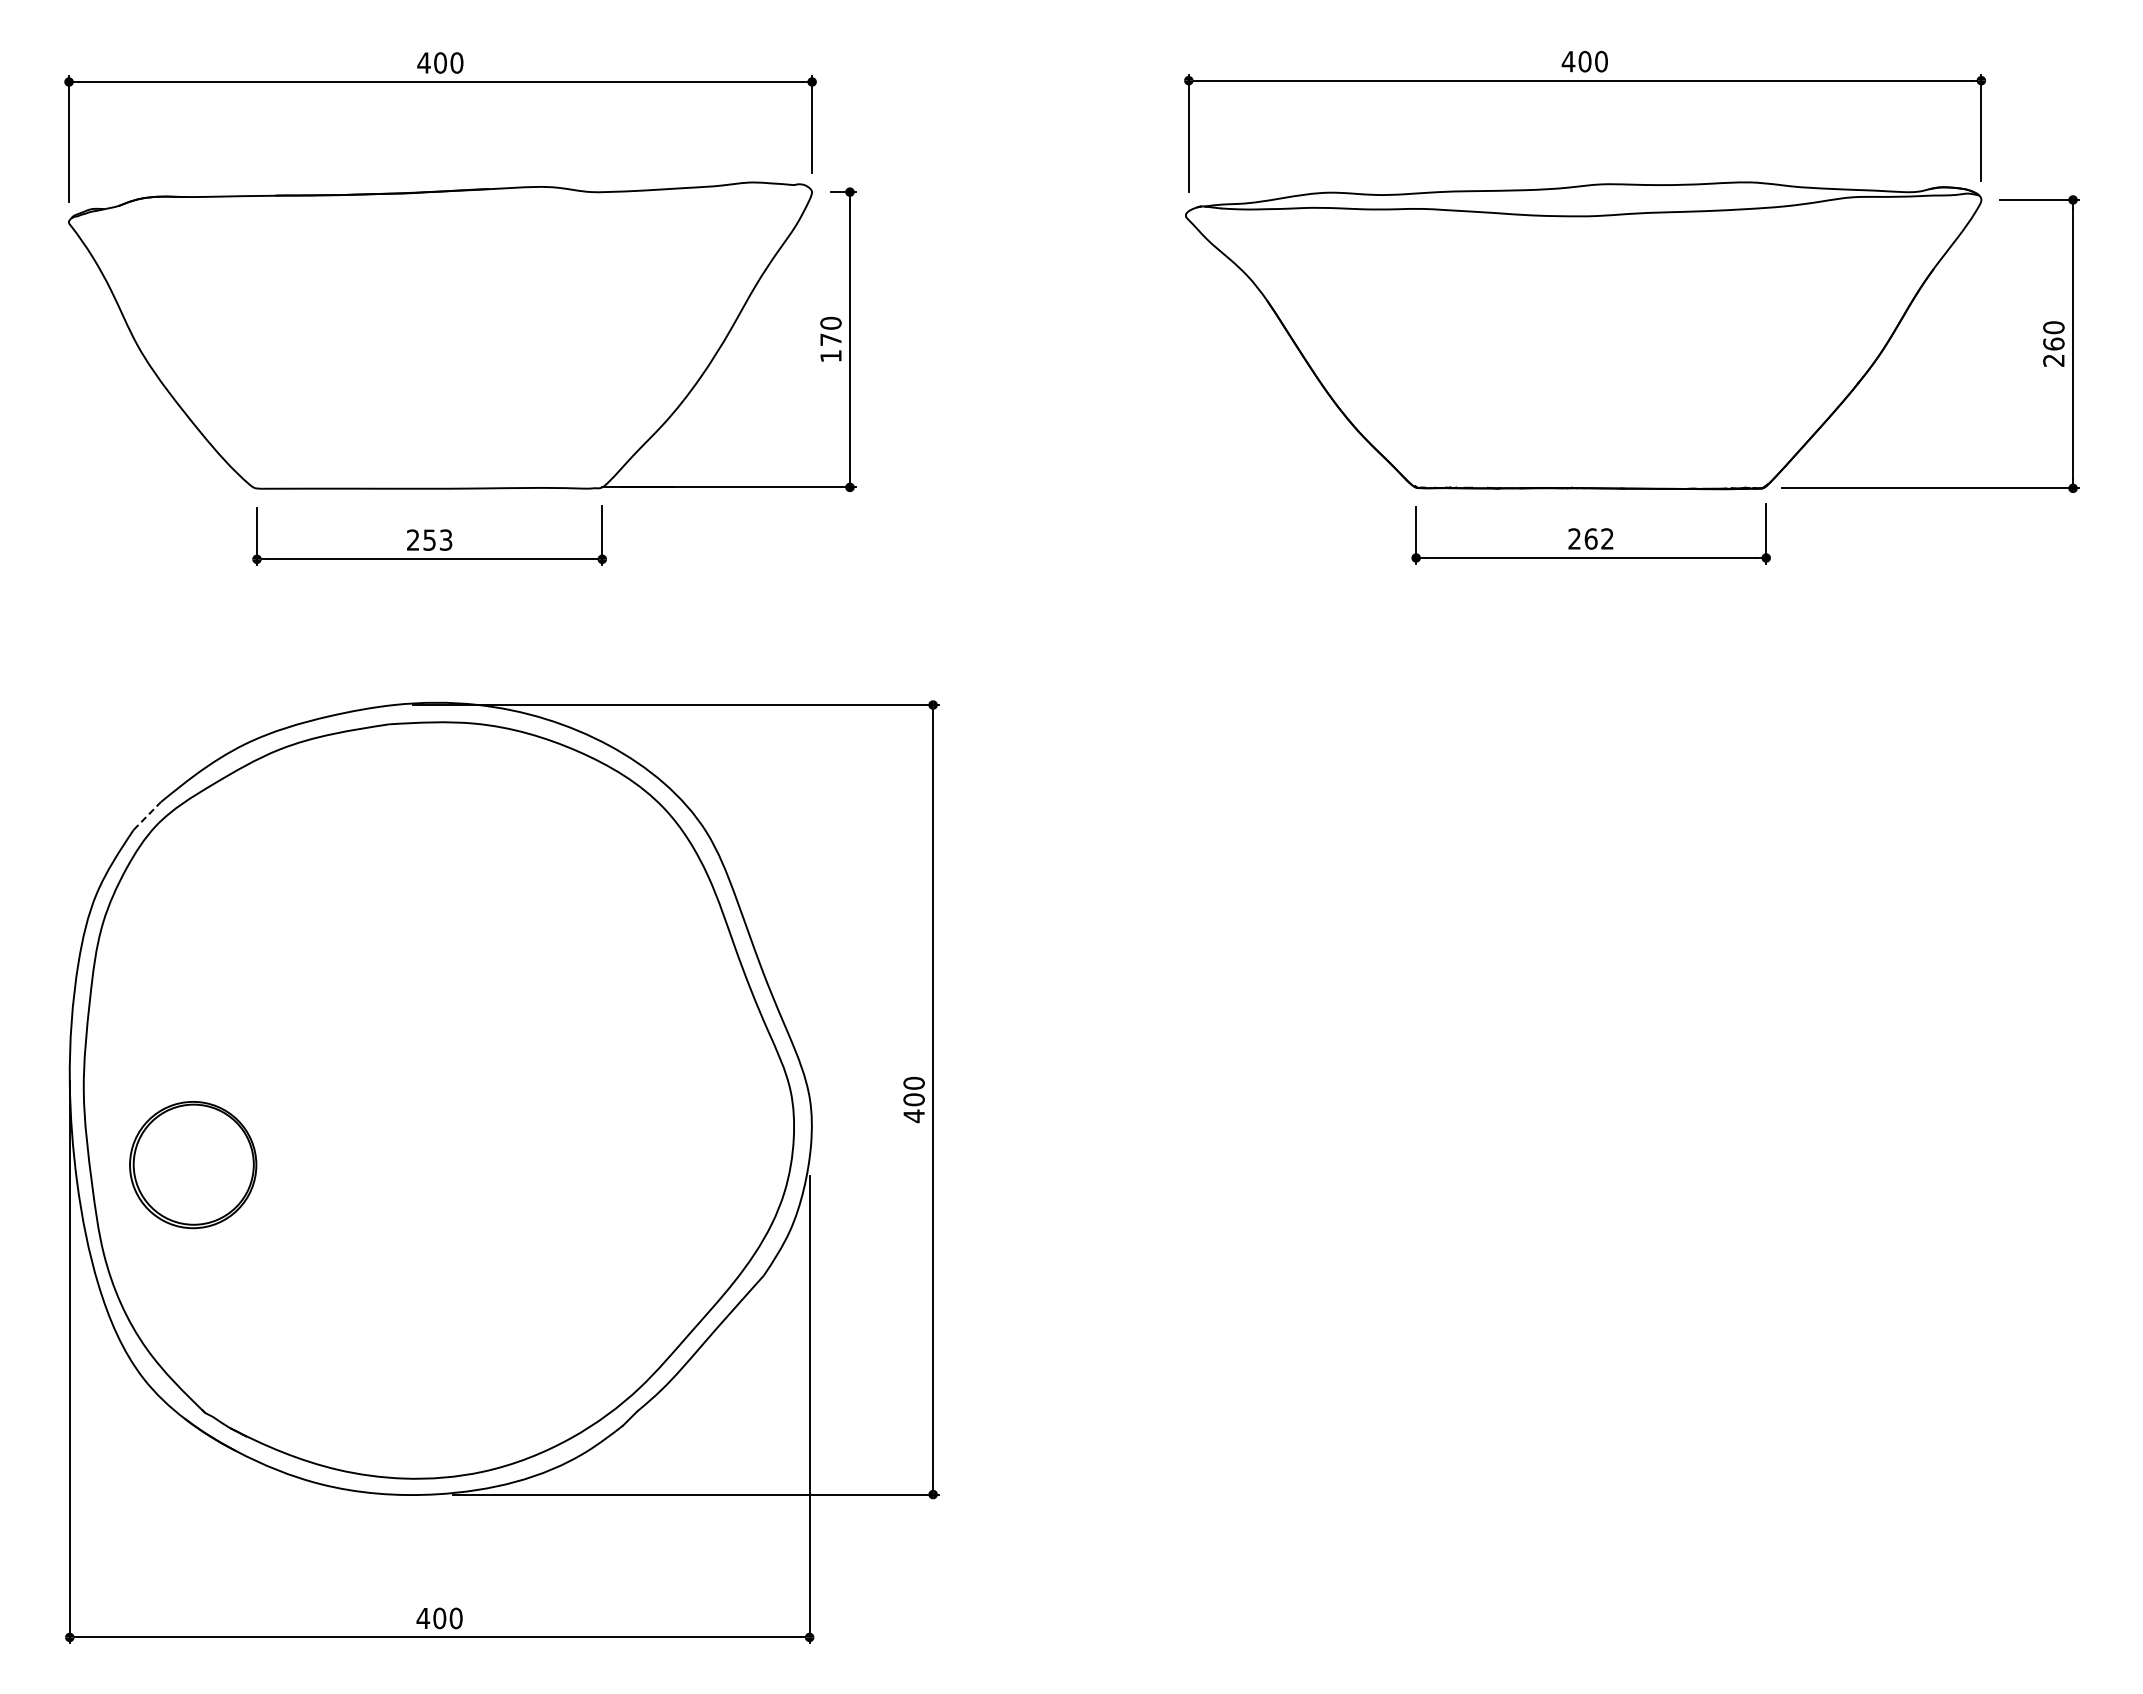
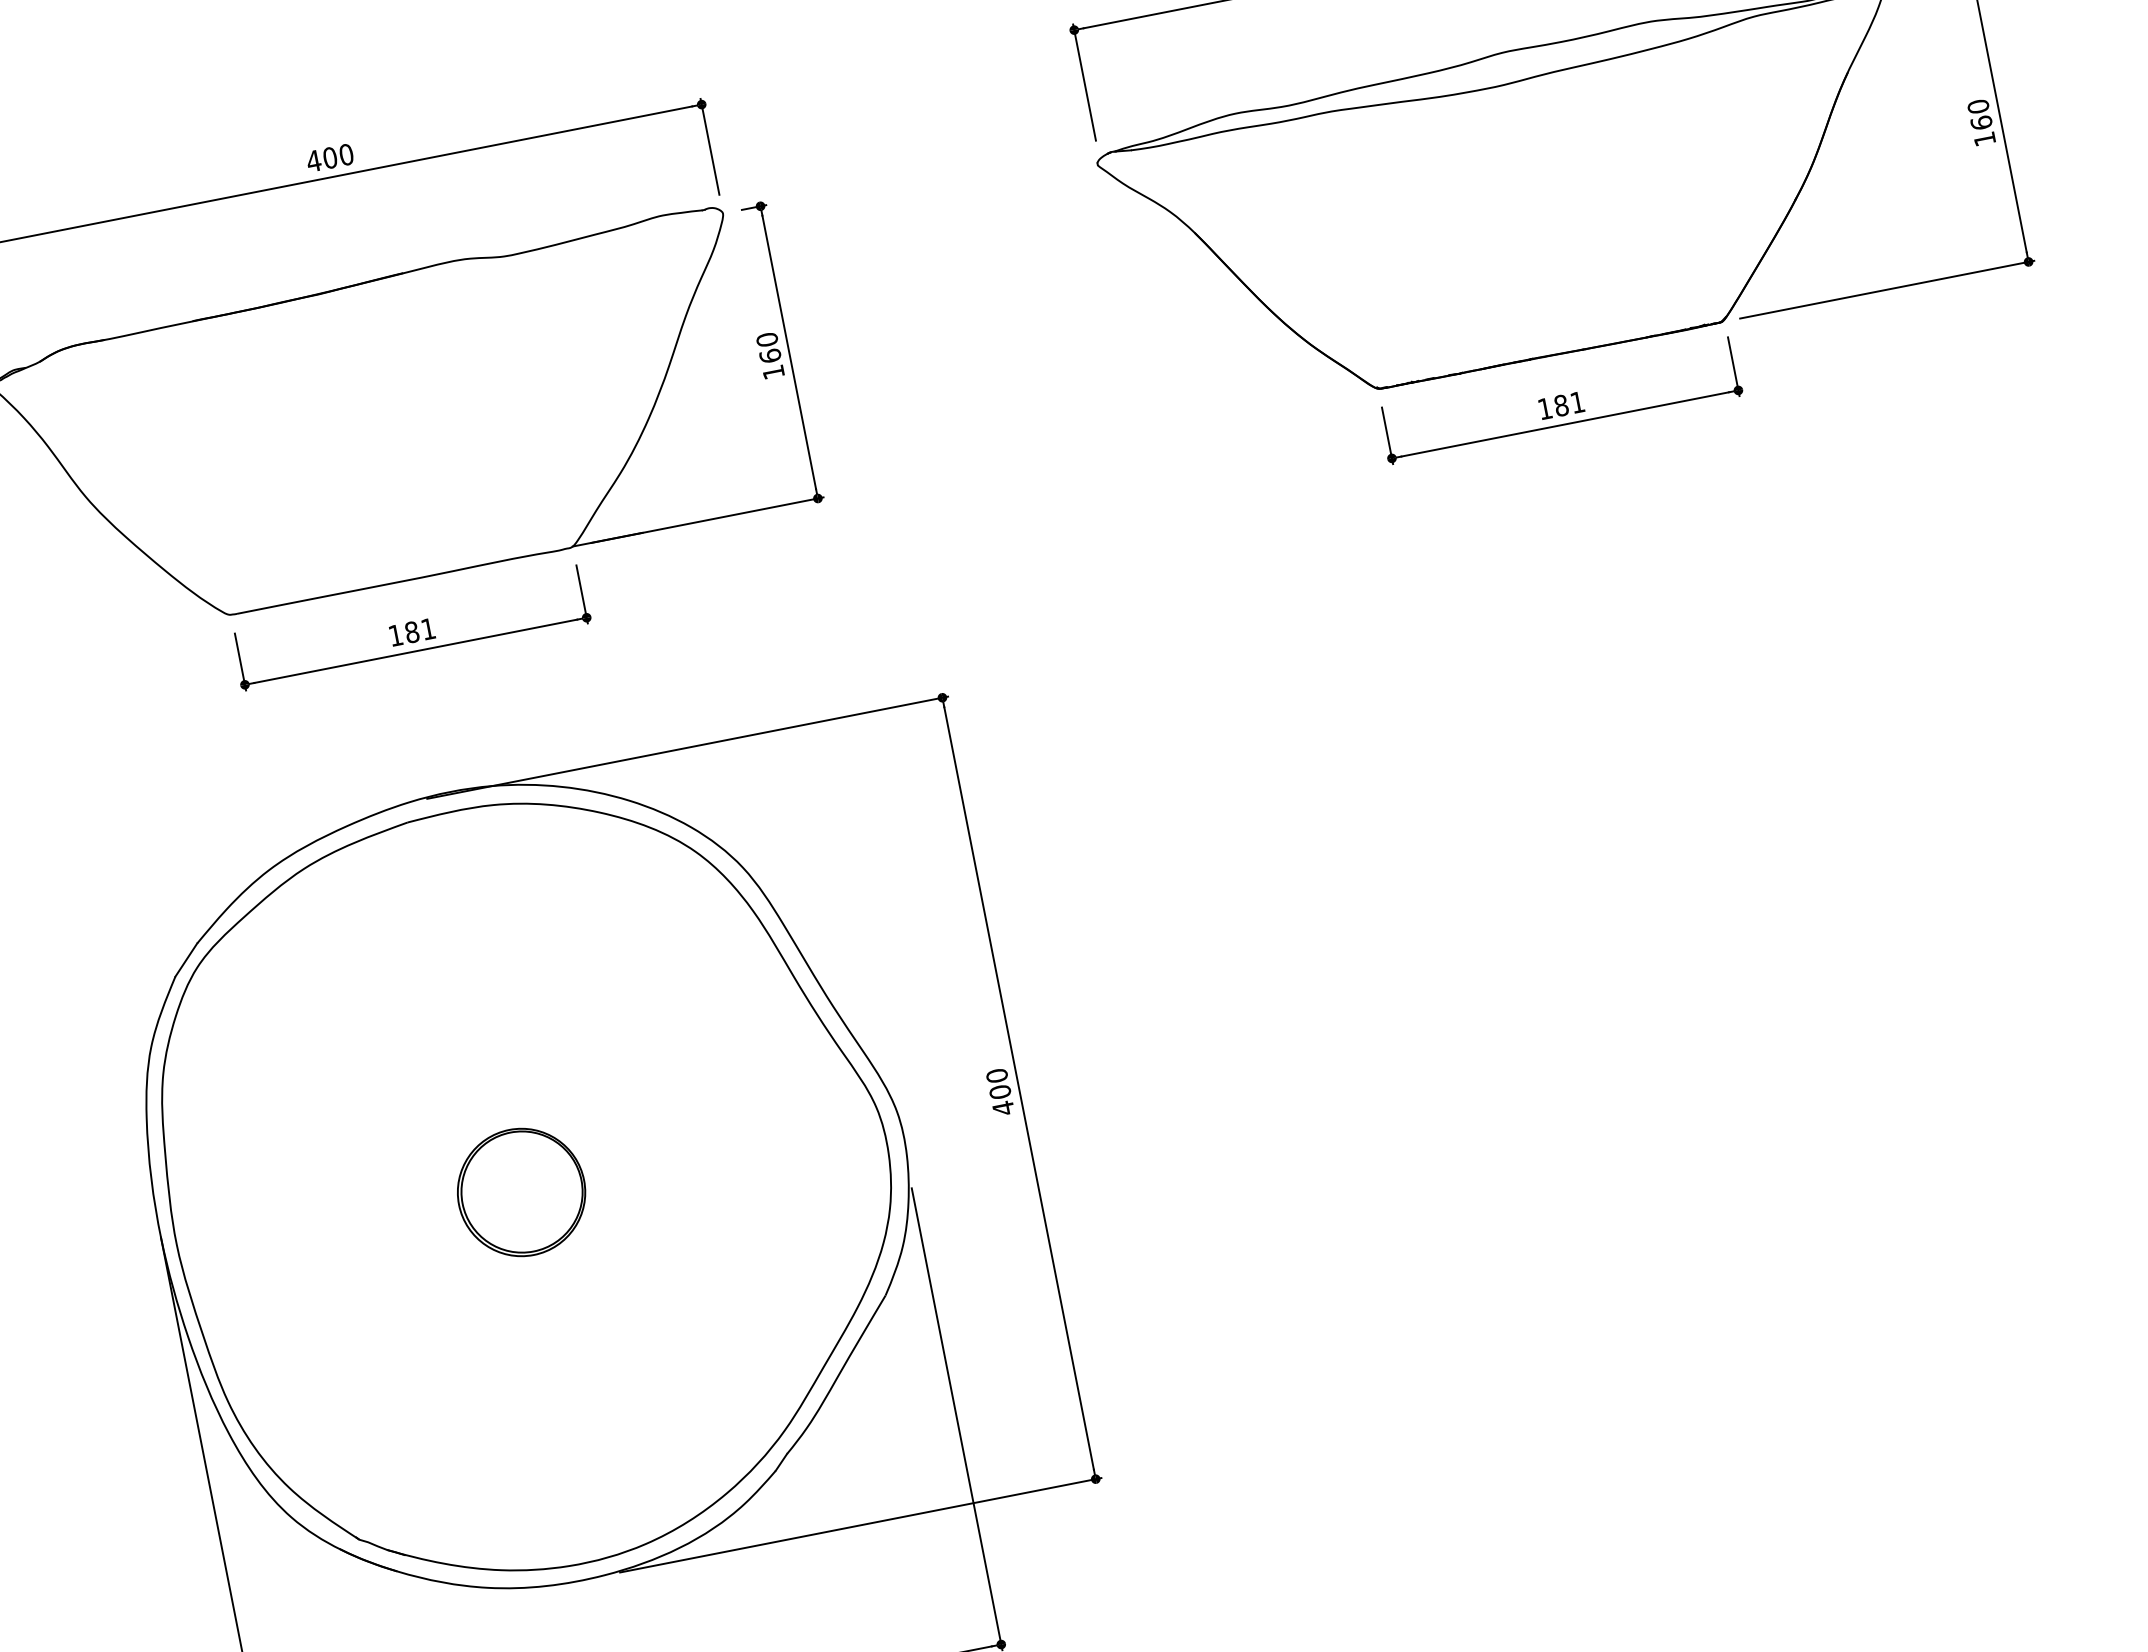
text: (830, 339) -> (769, 355), 170 -> 160
text: (2053, 360) -> (1984, 139), 260 -> 160
text: (1590, 538) -> (1560, 405), 262 -> 181
text: (429, 539) -> (411, 631), 253 -> 181
line: (147, 815) -> (186, 959), dashed -> solid
part: (193, 1165) -> (521, 1192), moved

